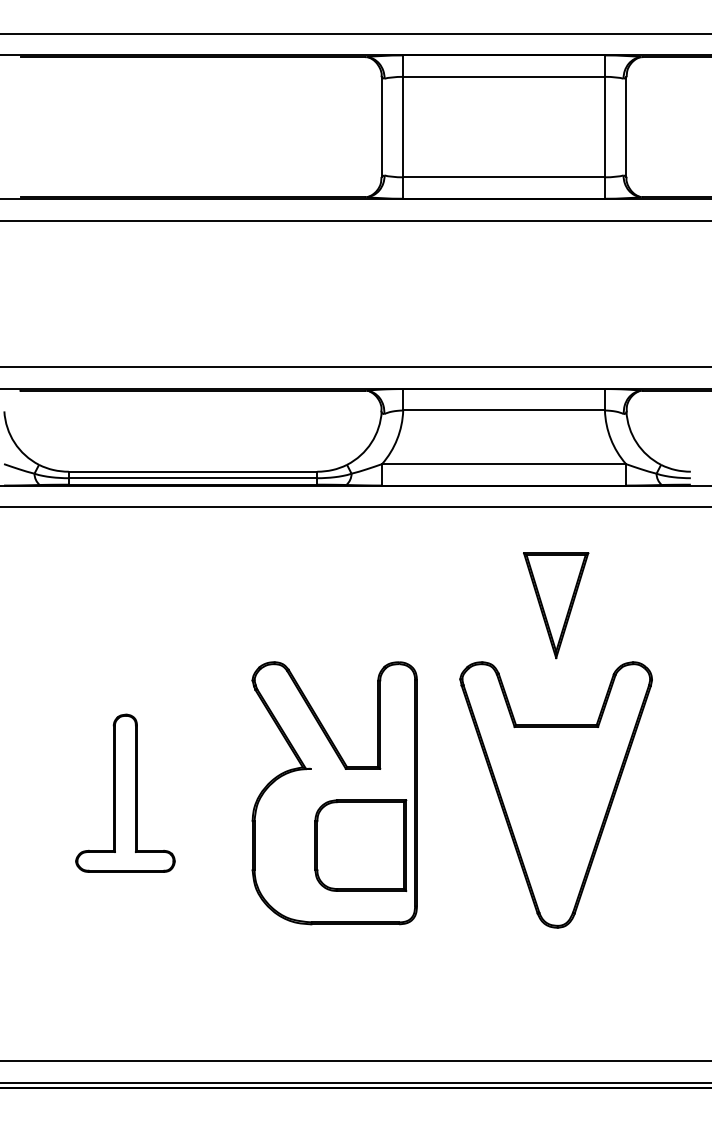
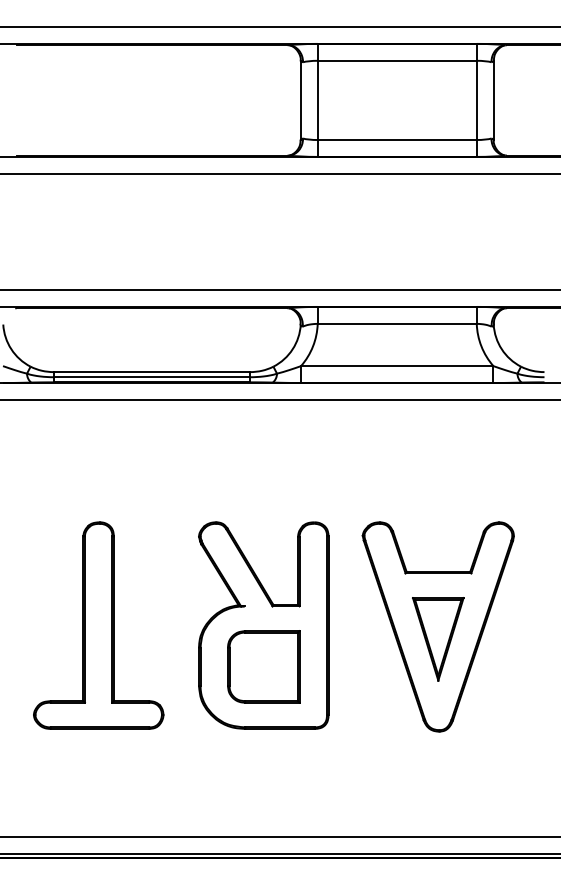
part: (556, 605) -> (438, 639), moved
part: (125, 793) -> (98, 625), size x1.67
part: (360, 845) -> (263, 666), moved

